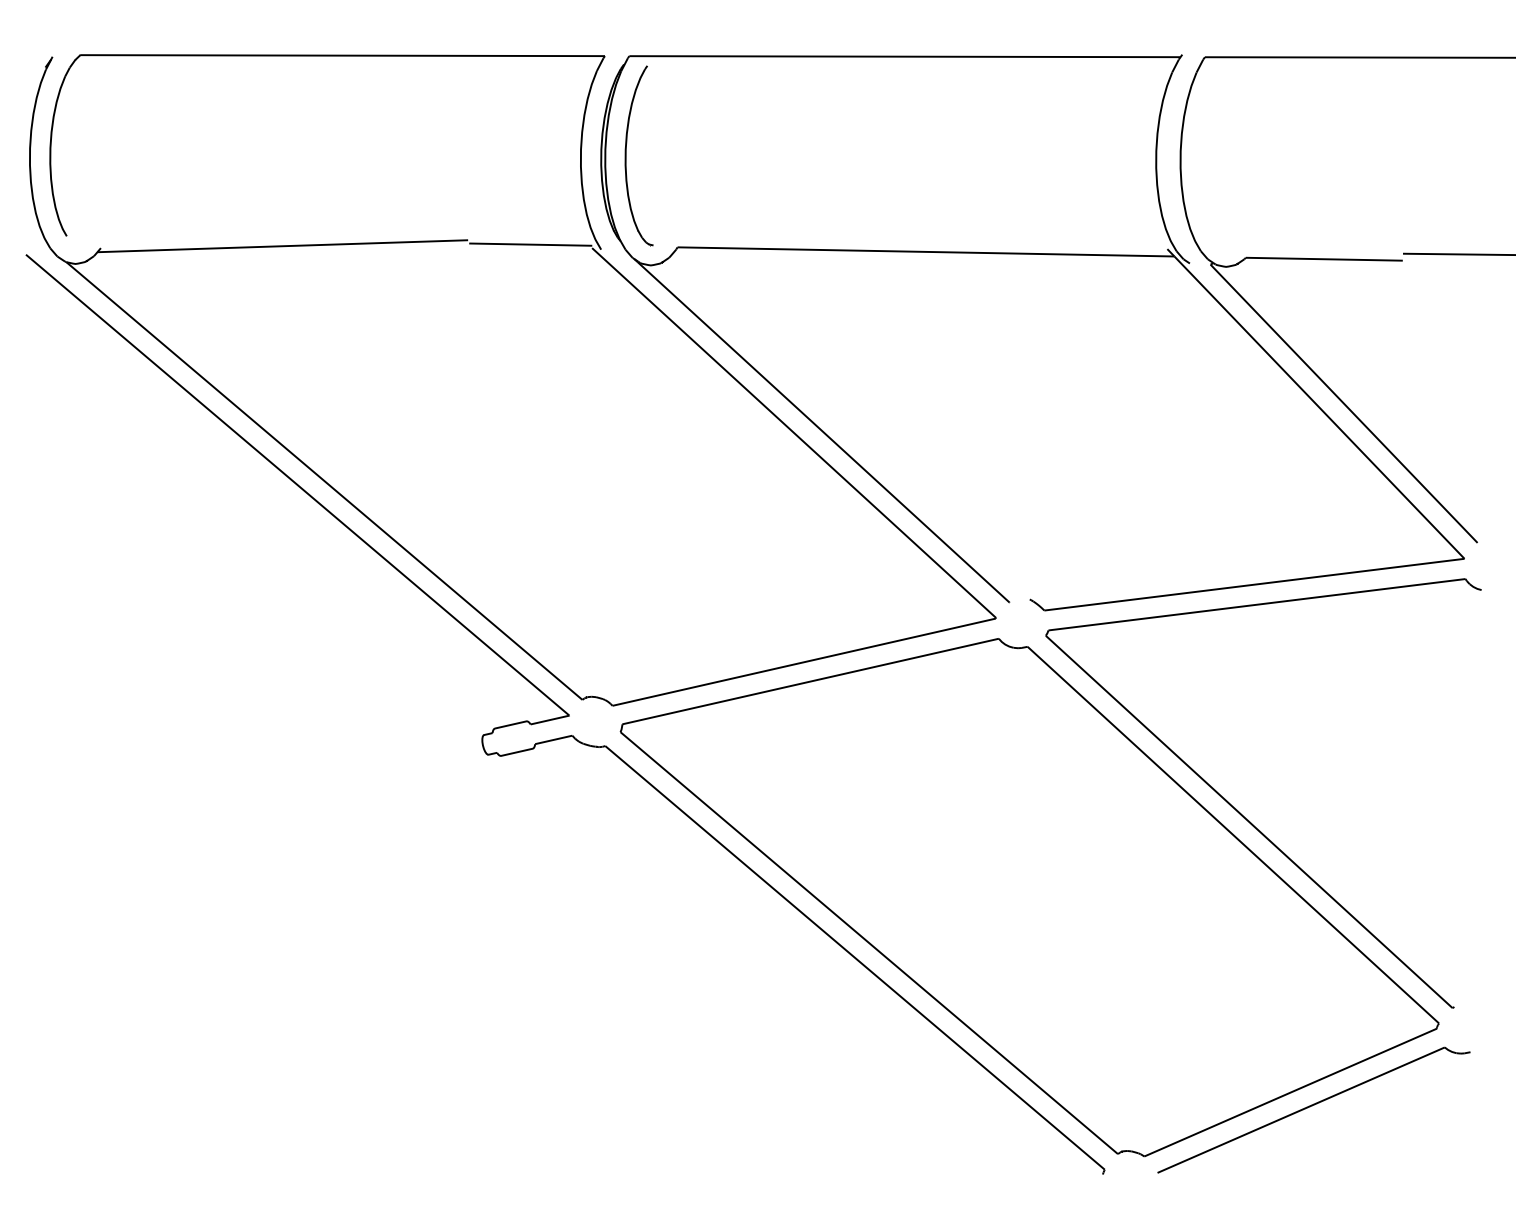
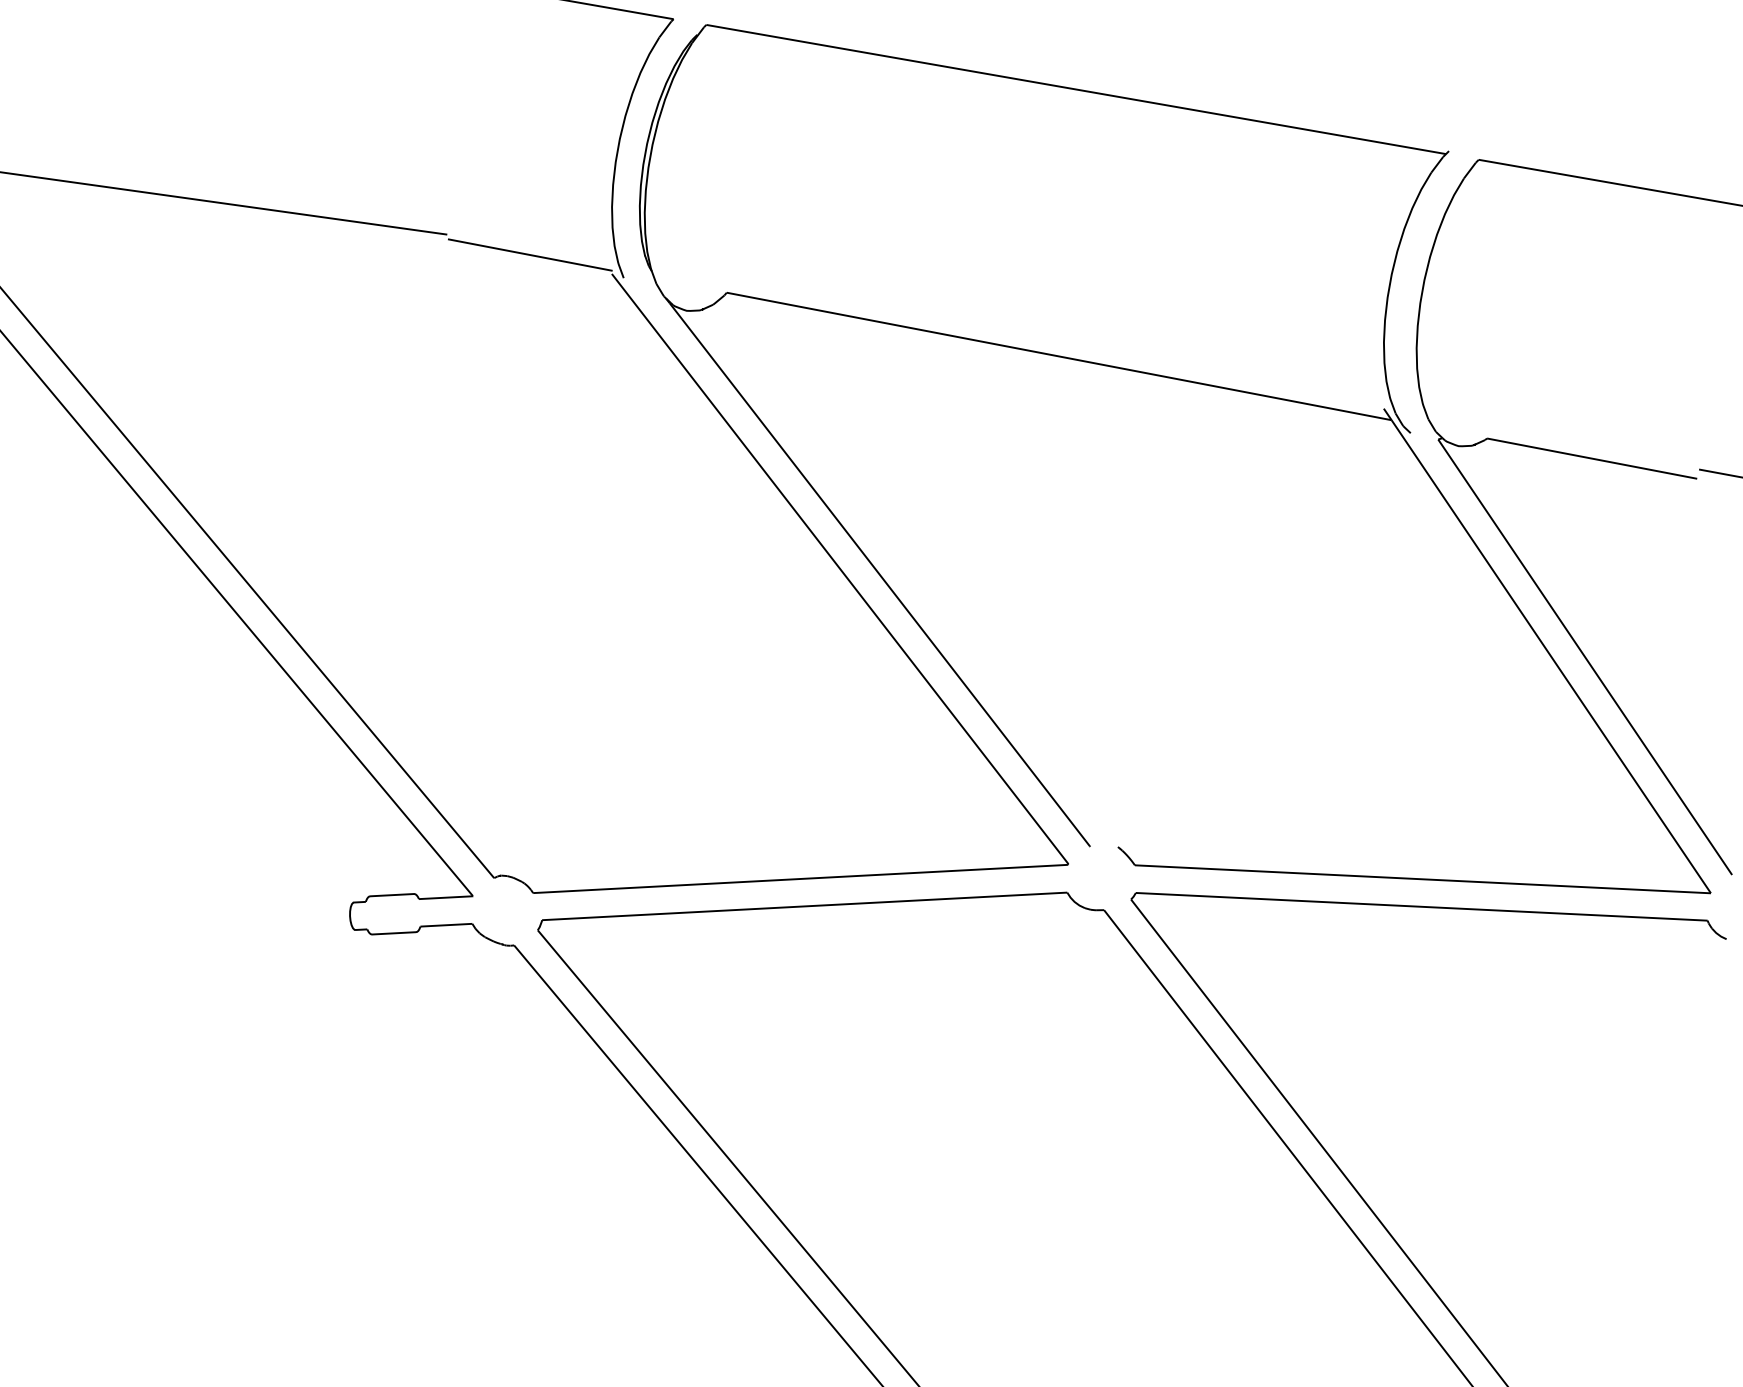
part: (626, 155) -> (679, 157), removed

